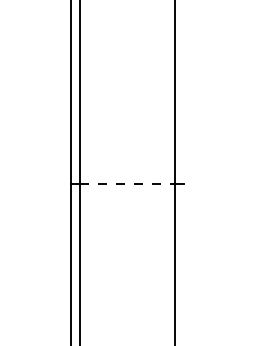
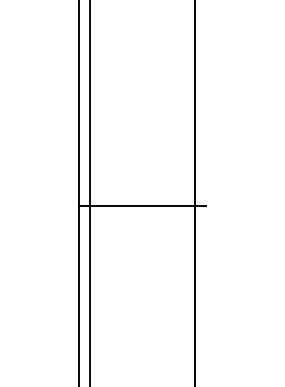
line: (127, 184) -> (142, 206), dashed -> solid

